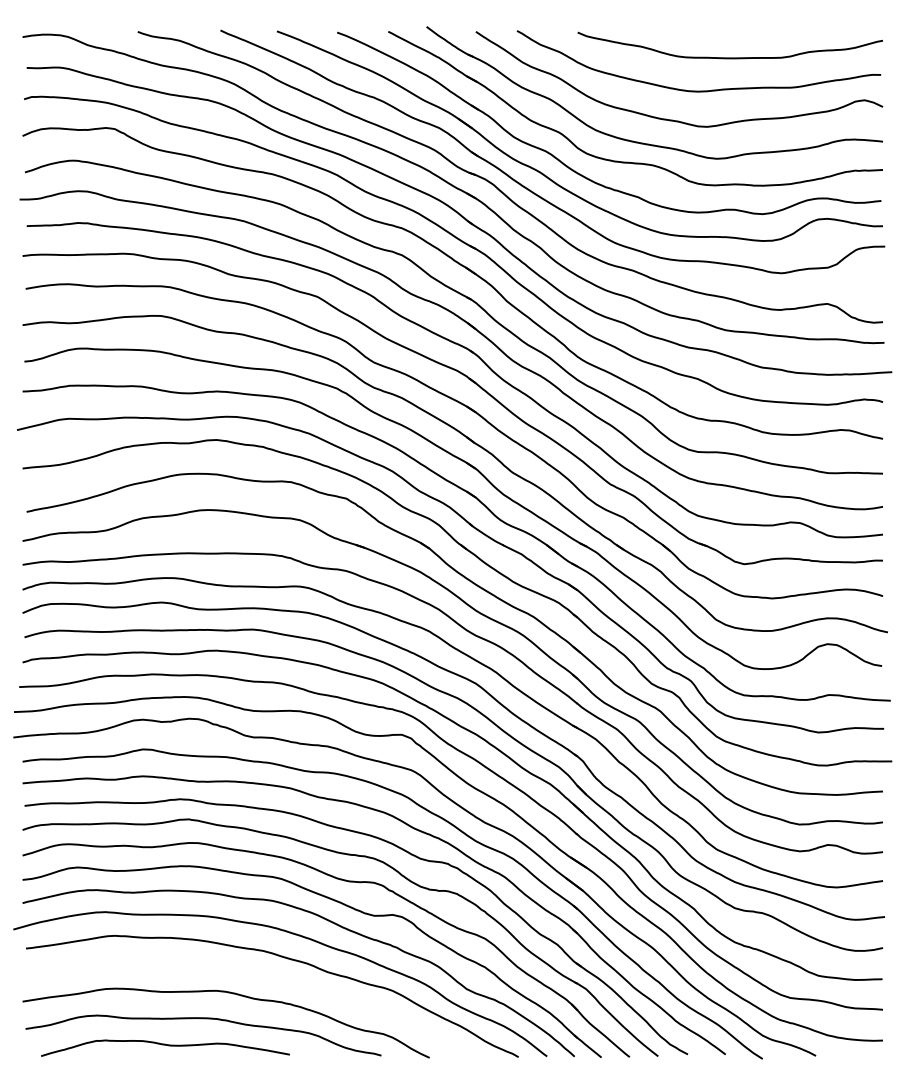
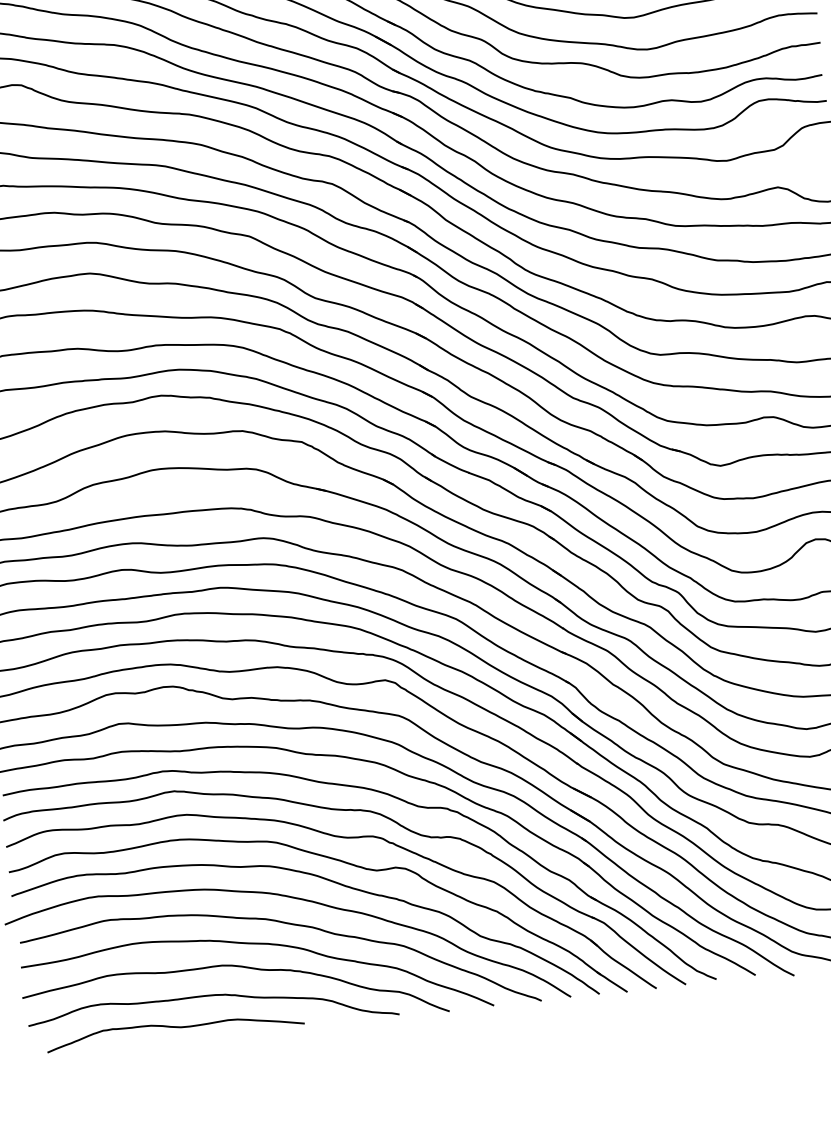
curve: (251, 974) -> (256, 944), added

